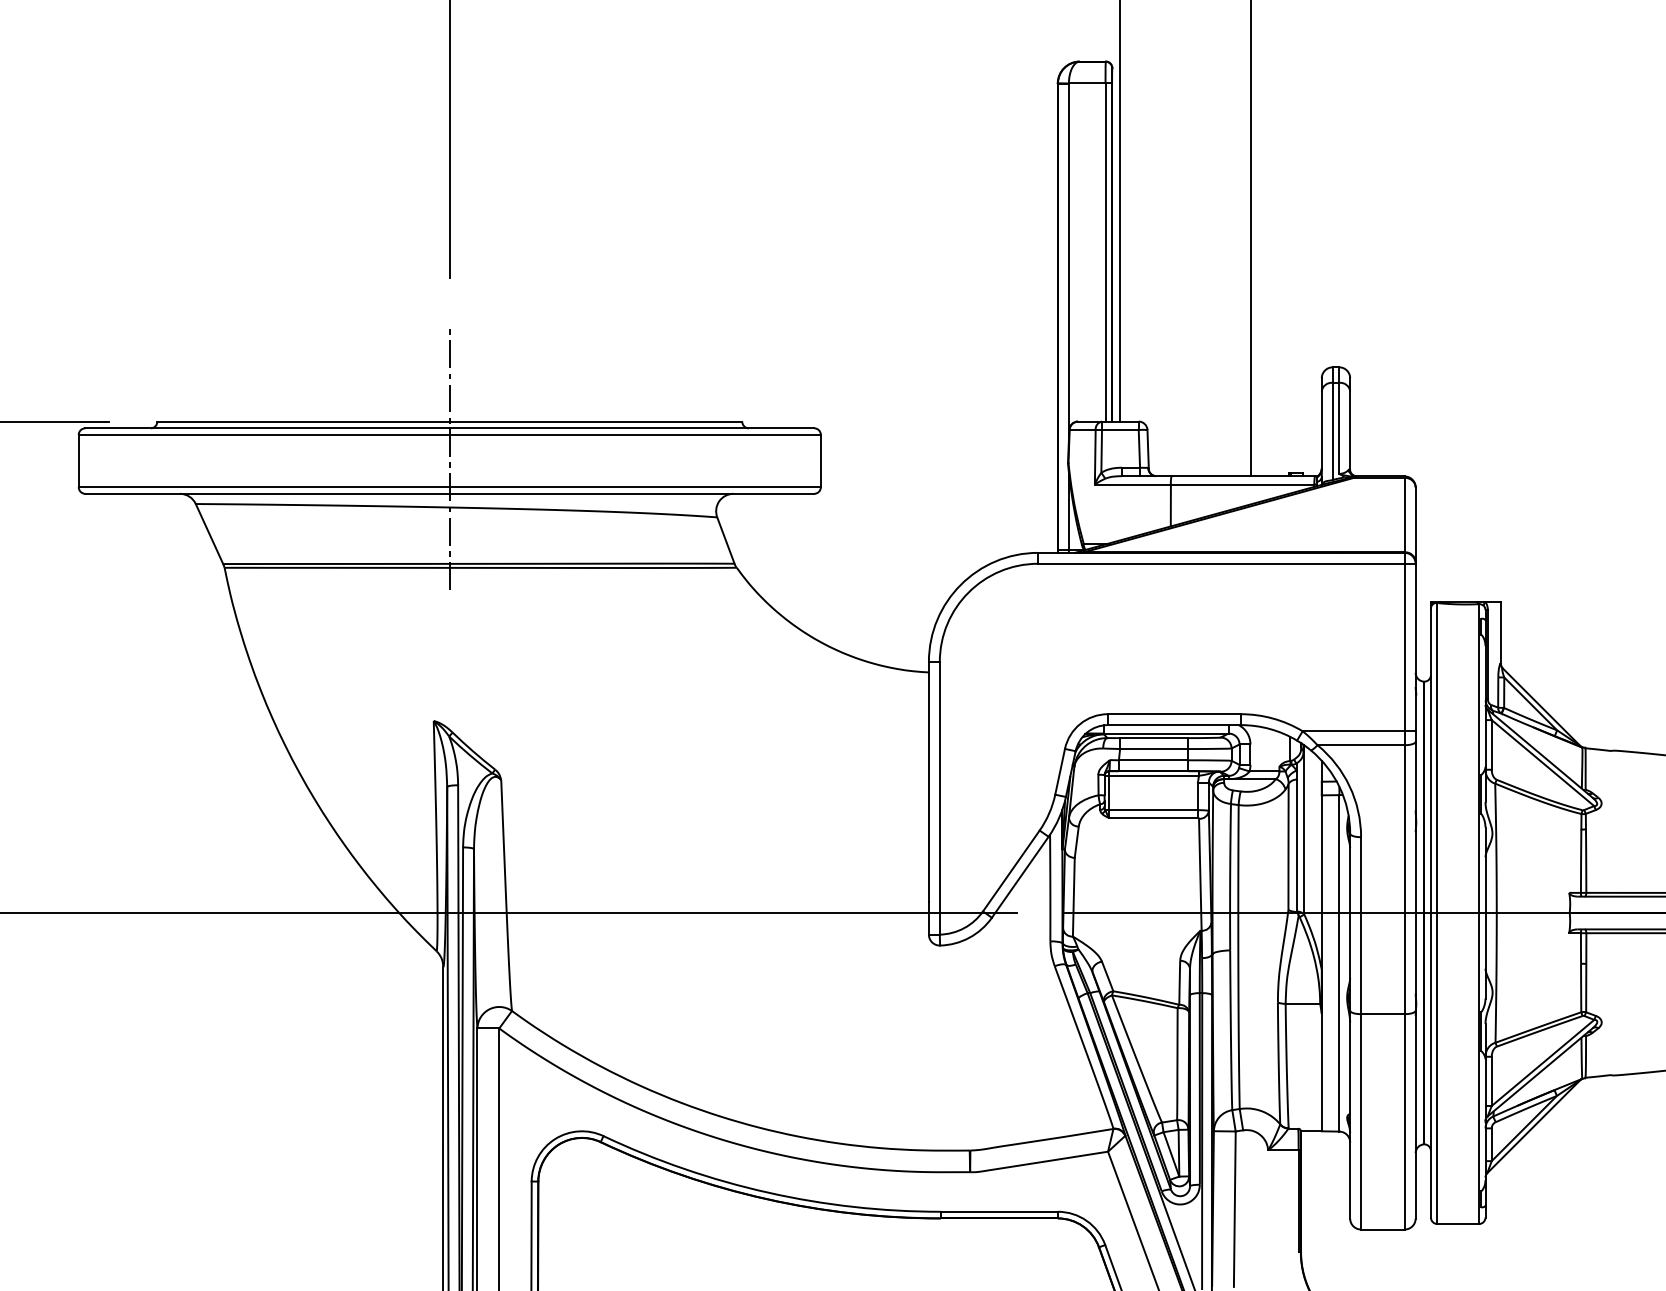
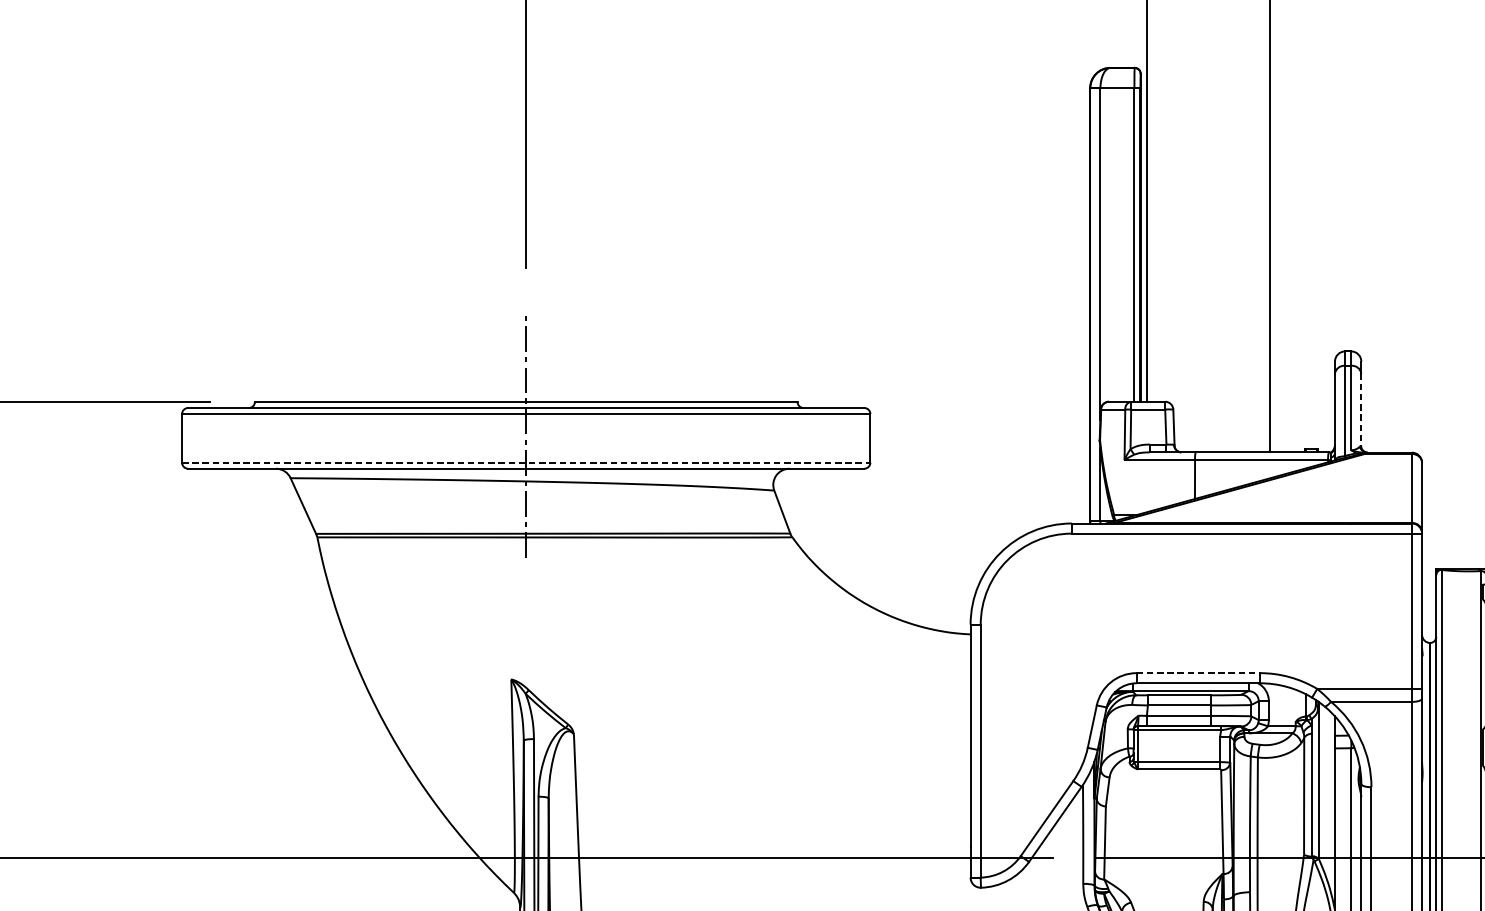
line: (1350, 431) -> (1361, 410), solid -> dashed
line: (450, 487) -> (526, 462), solid -> dashed
line: (1174, 714) -> (1198, 673), solid -> dashed

